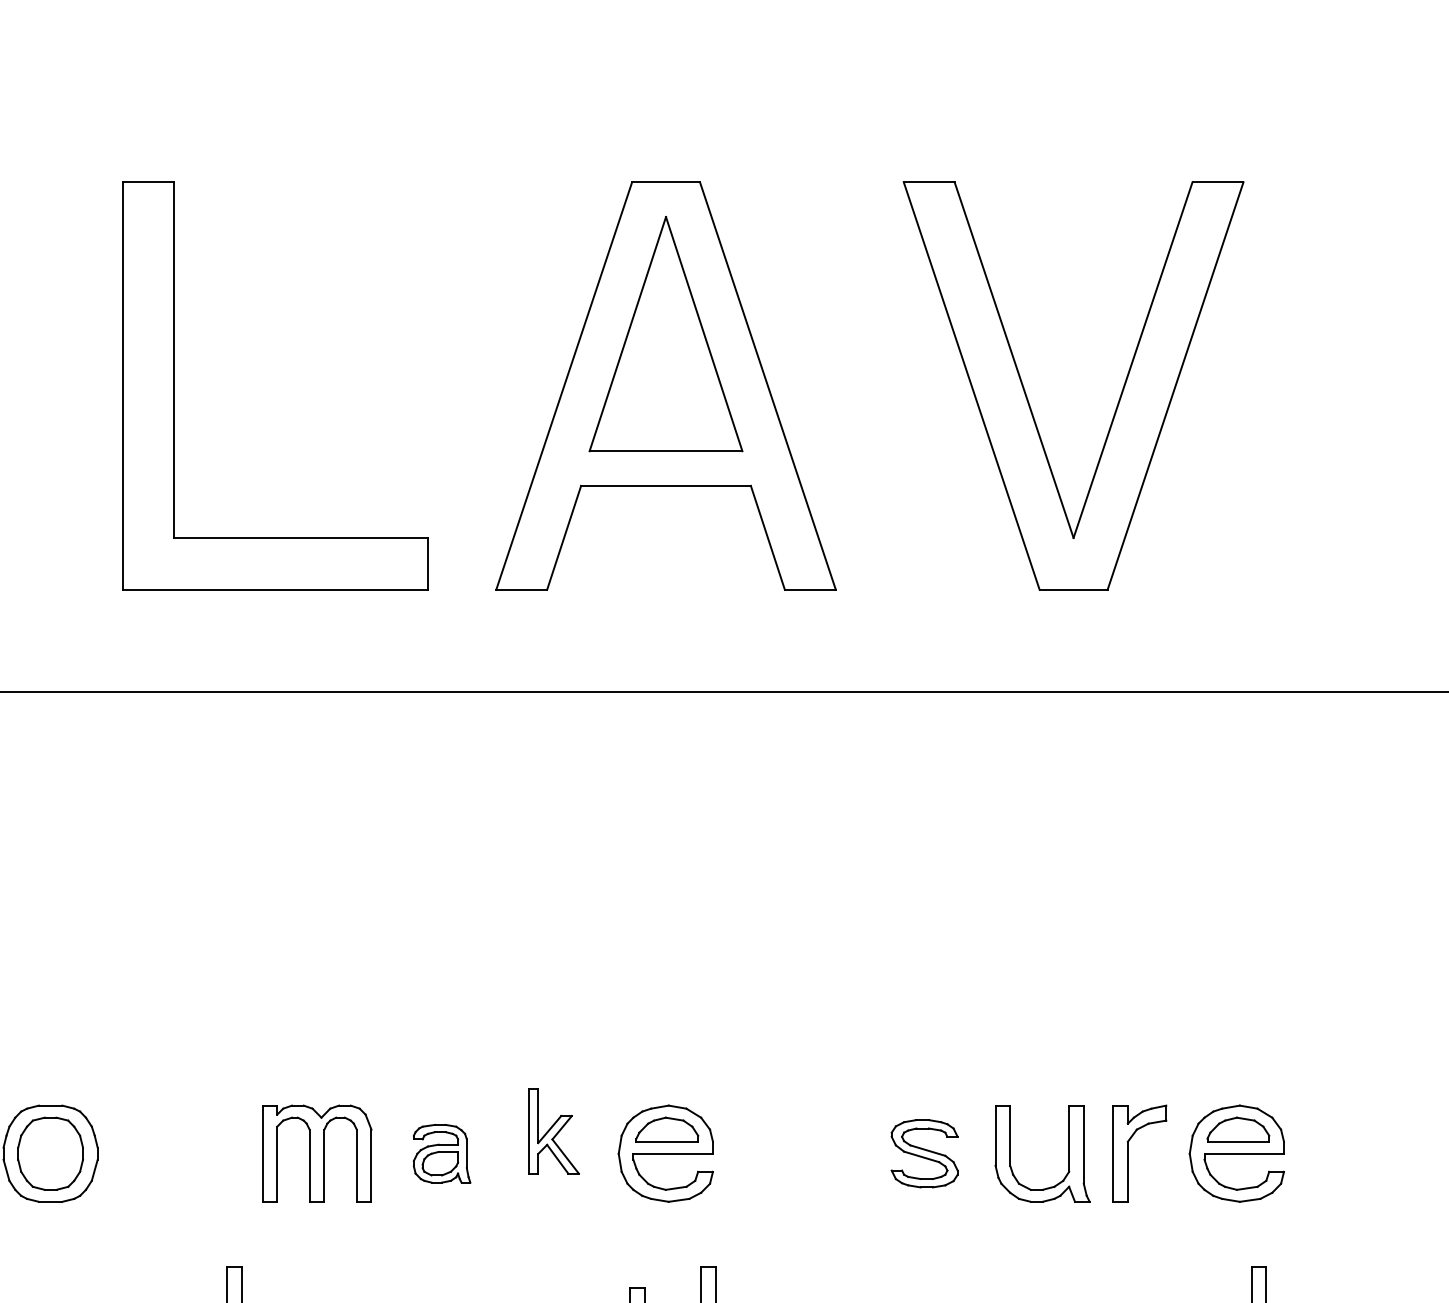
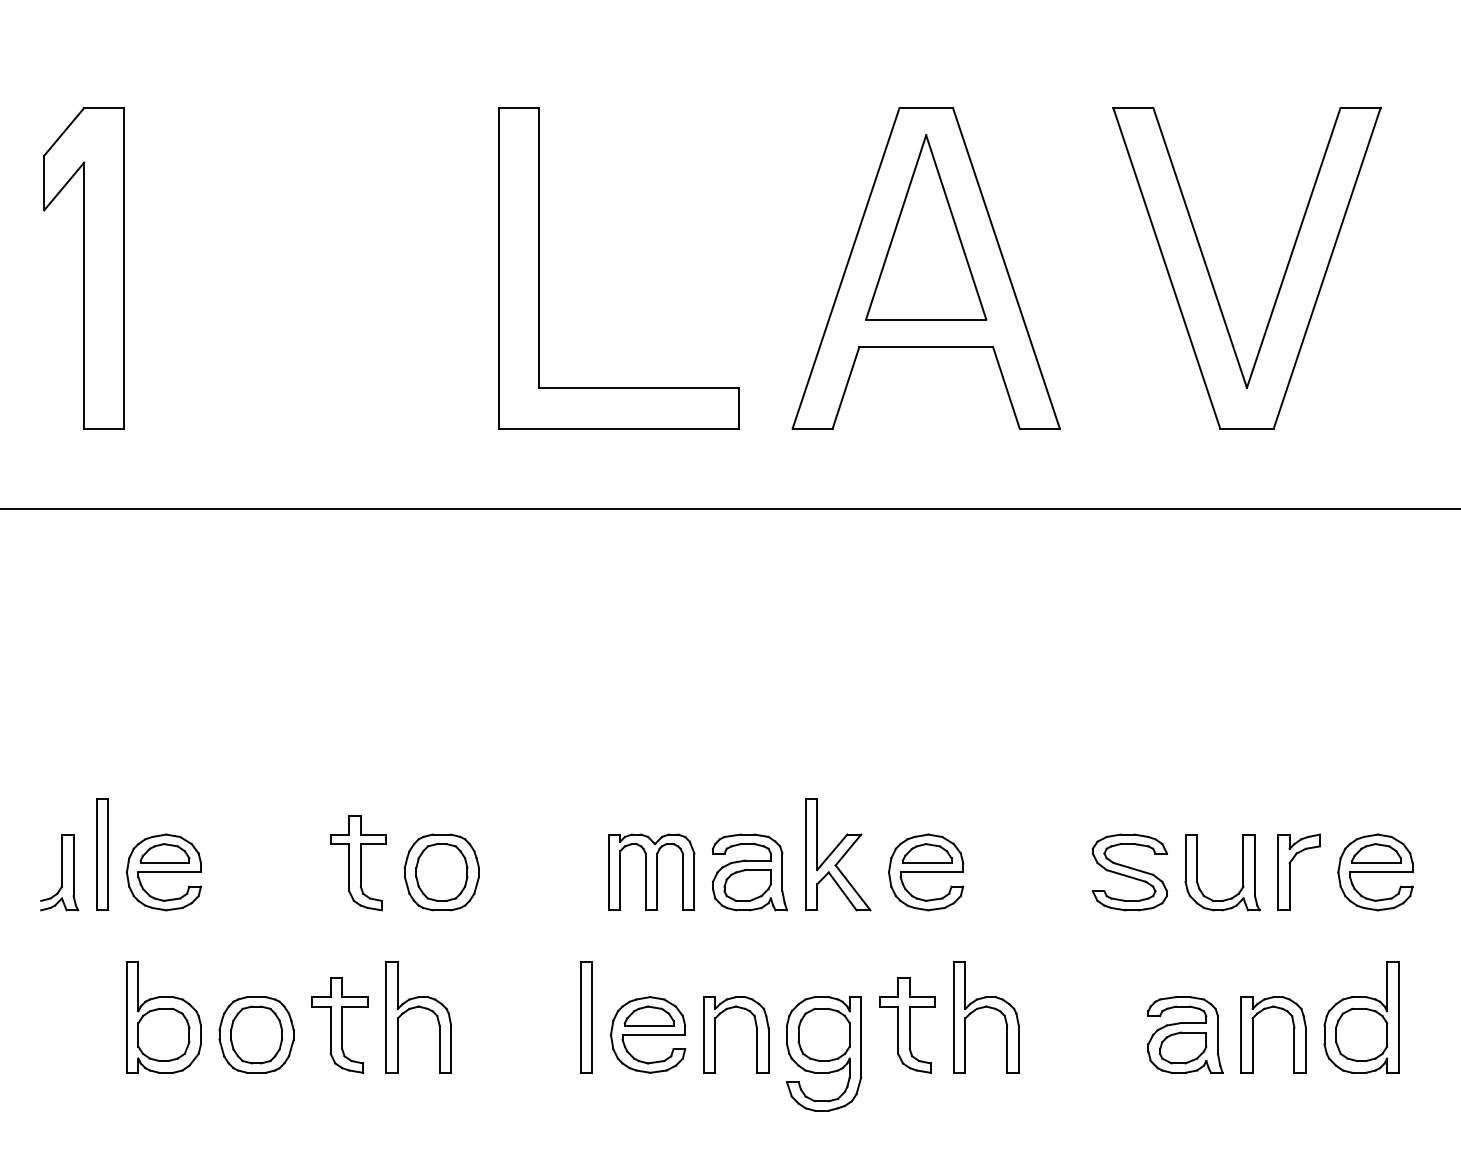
part: (554, 1130) -> (838, 854), size x1.67
part: (441, 1153) -> (749, 872), size x1.67
part: (924, 1153) -> (1129, 872), size x1.43

